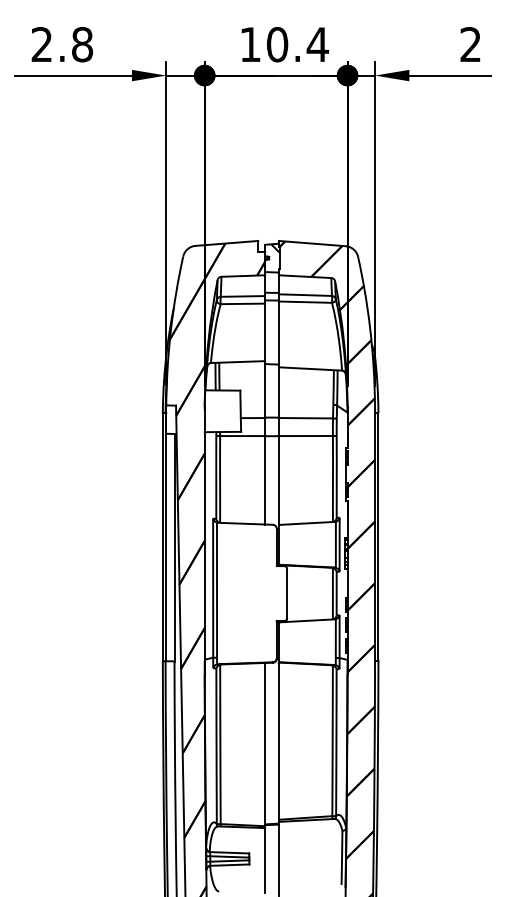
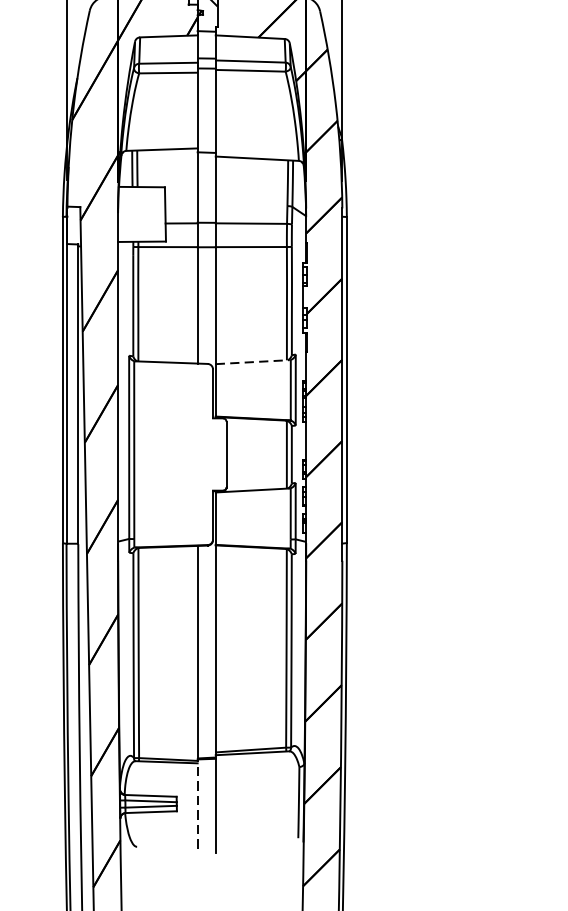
line: (306, 523) -> (252, 362), solid -> dashed
line: (265, 858) -> (198, 803), solid -> dashed

